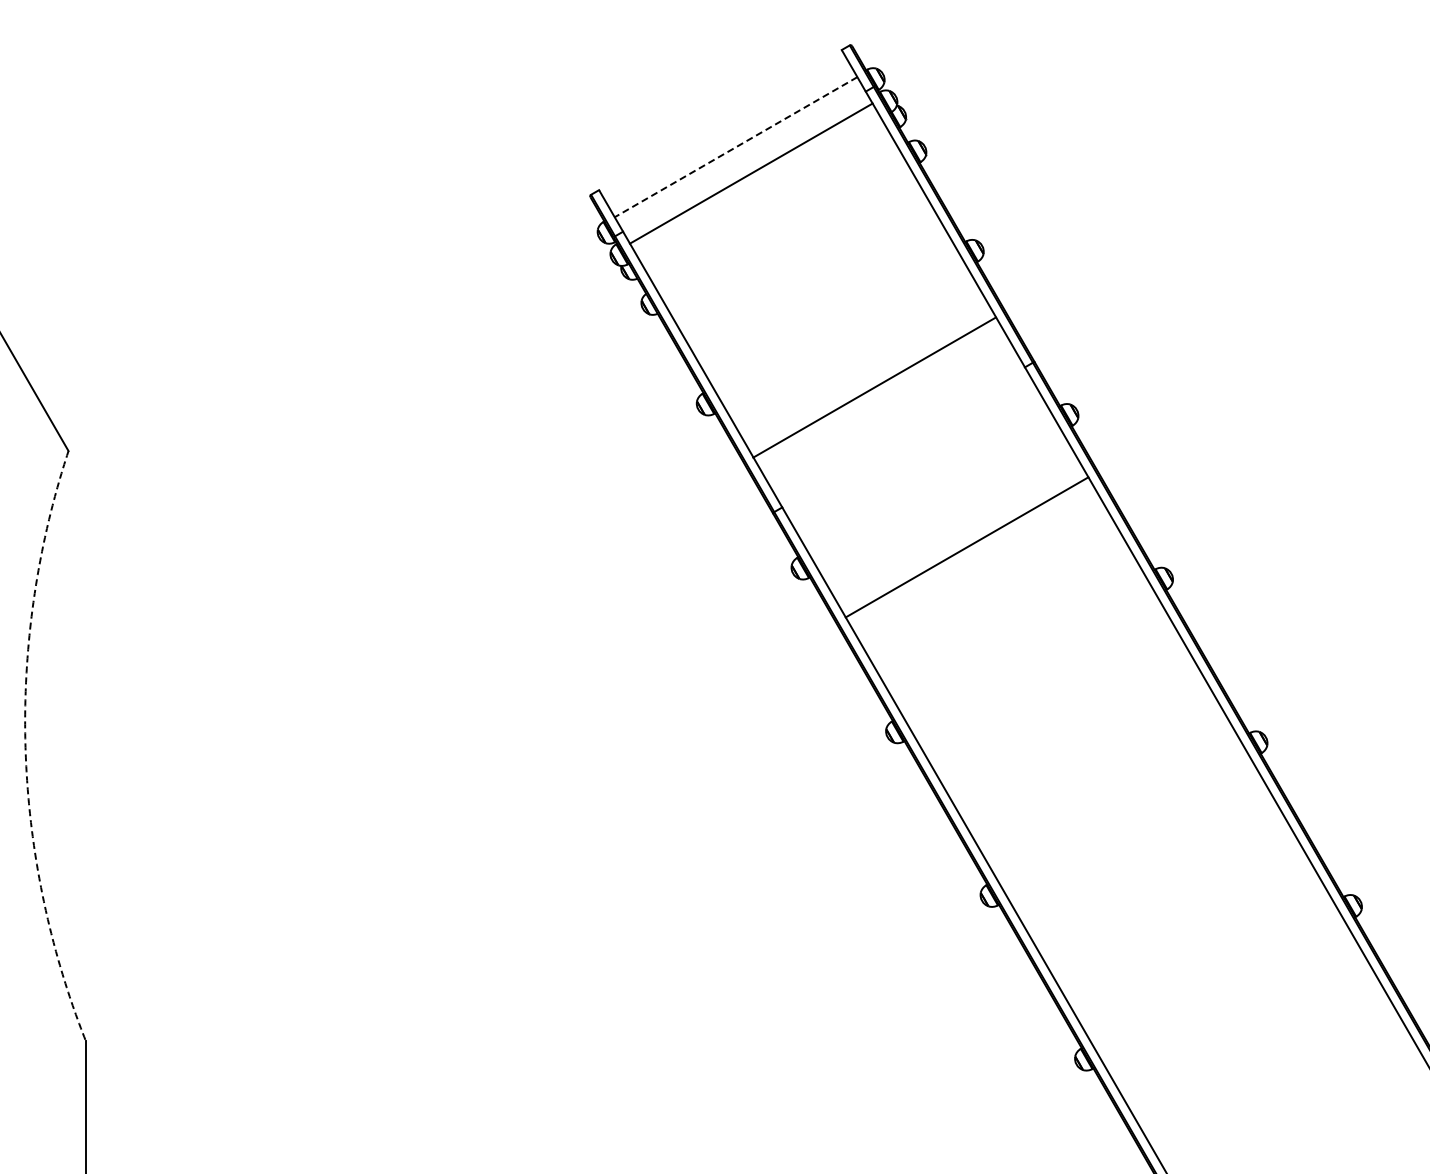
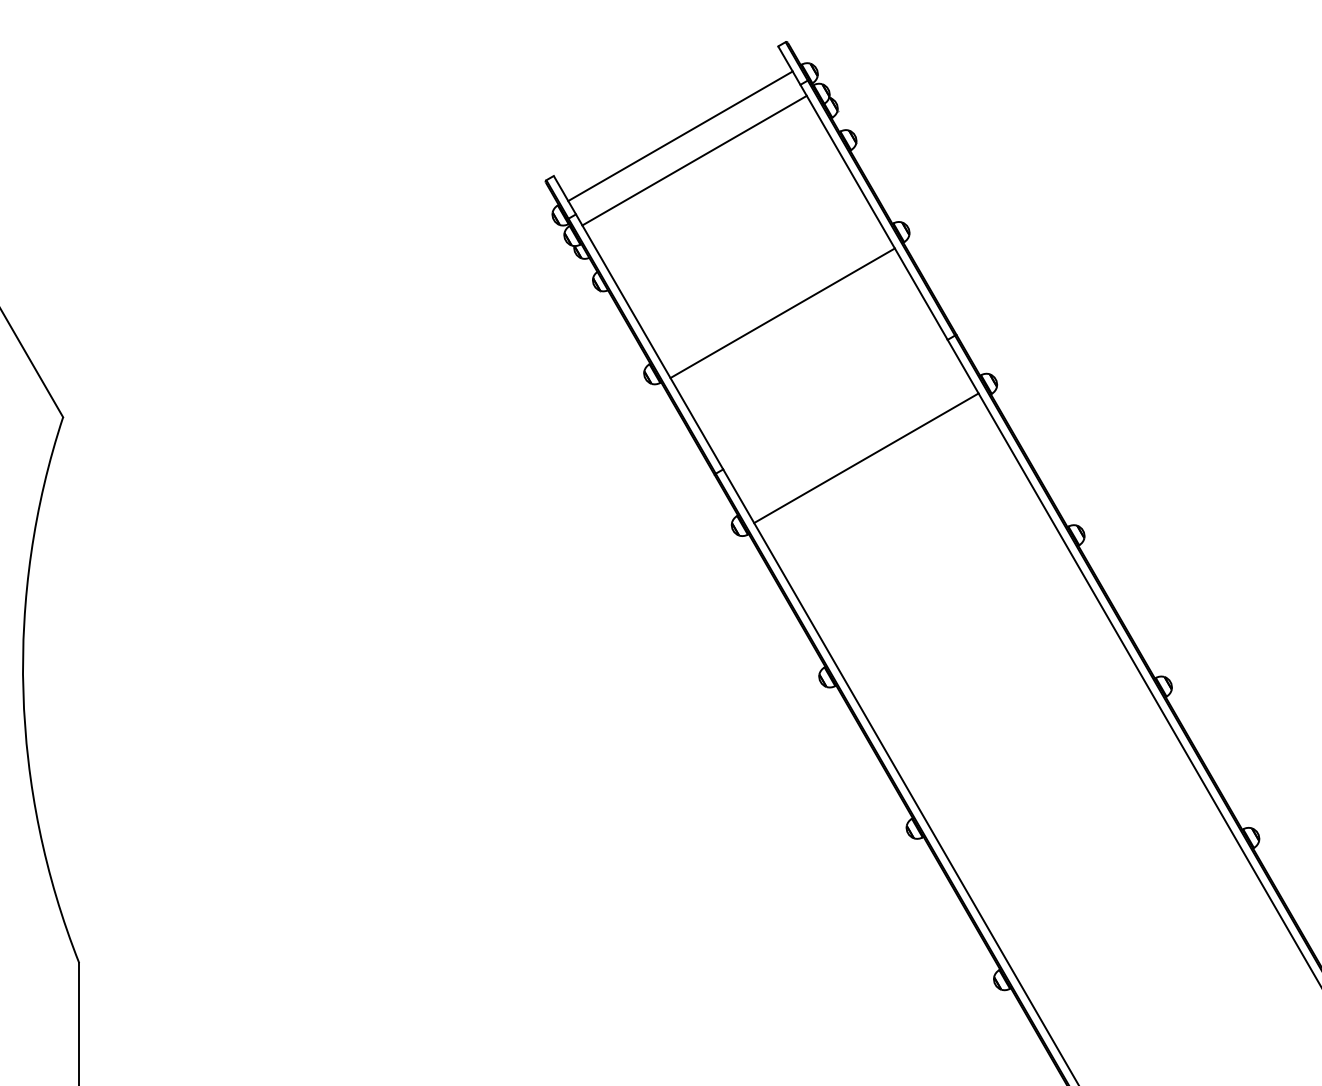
line: (735, 147) -> (679, 136), dashed -> solid
line: (874, 387) -> (782, 313), moved
line: (966, 547) -> (865, 458), moved
arc: (25, 747) -> (23, 691), dashed -> solid

